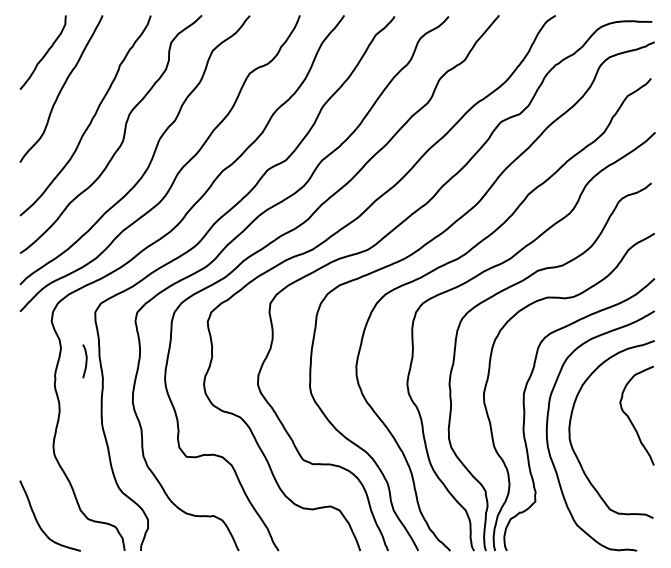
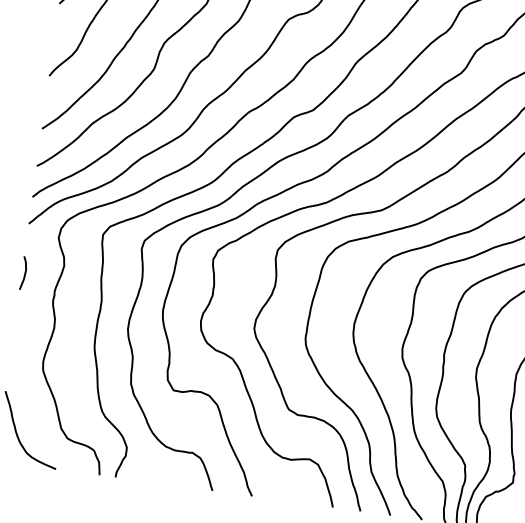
curve: (85, 361) -> (24, 273), moved

